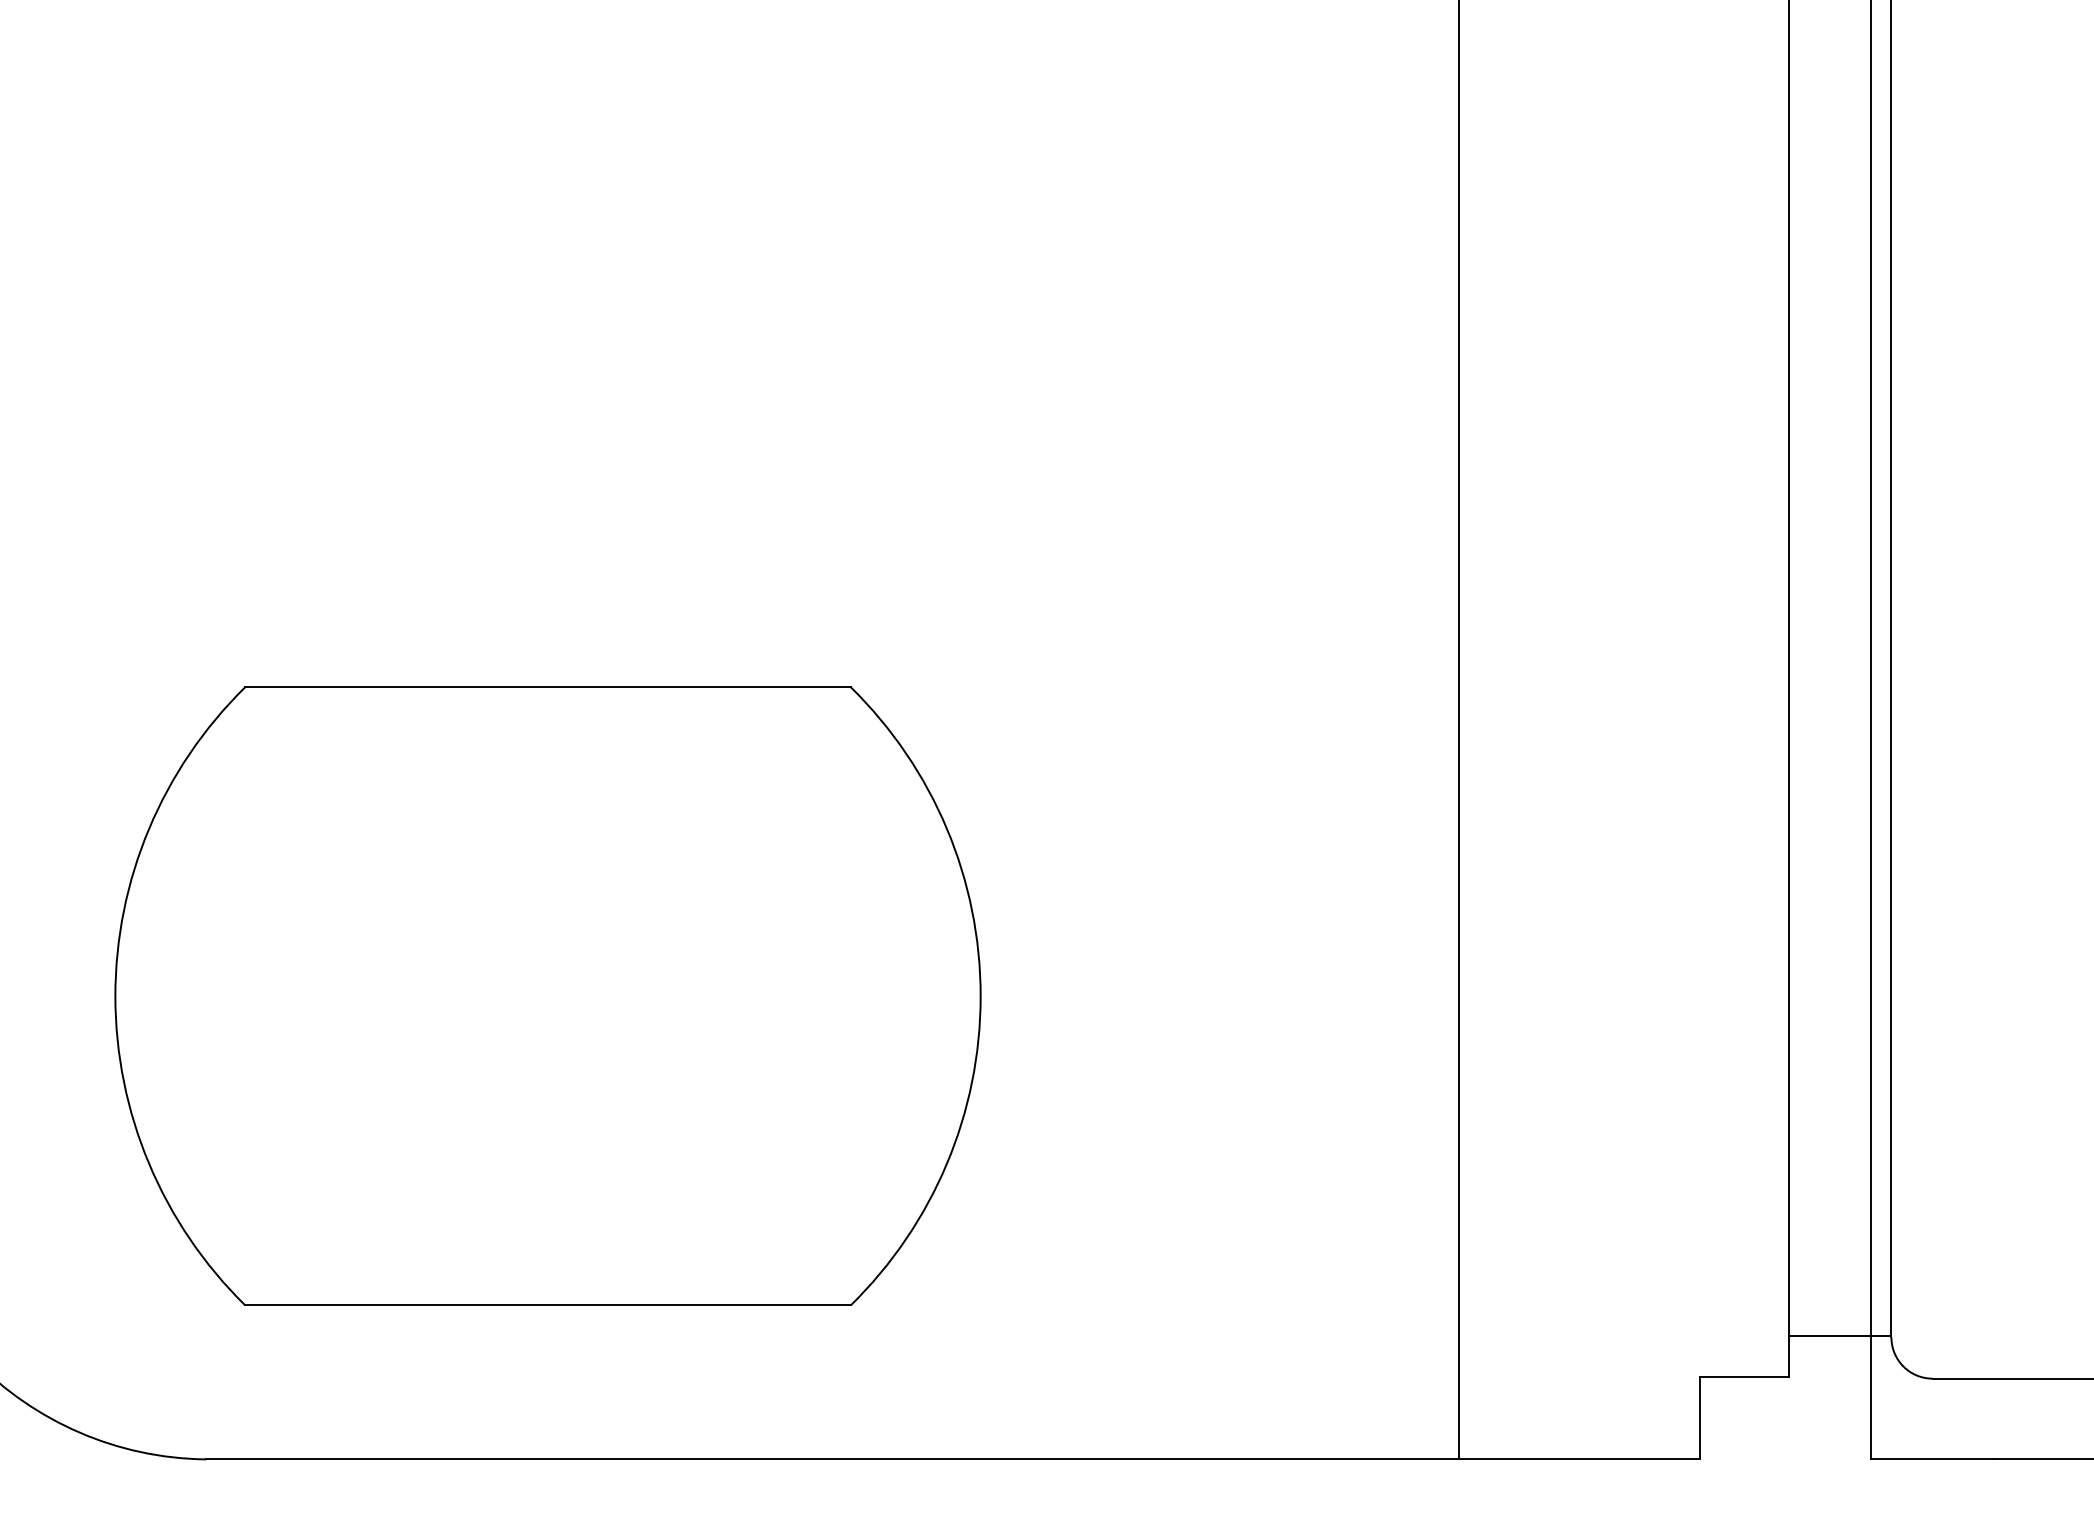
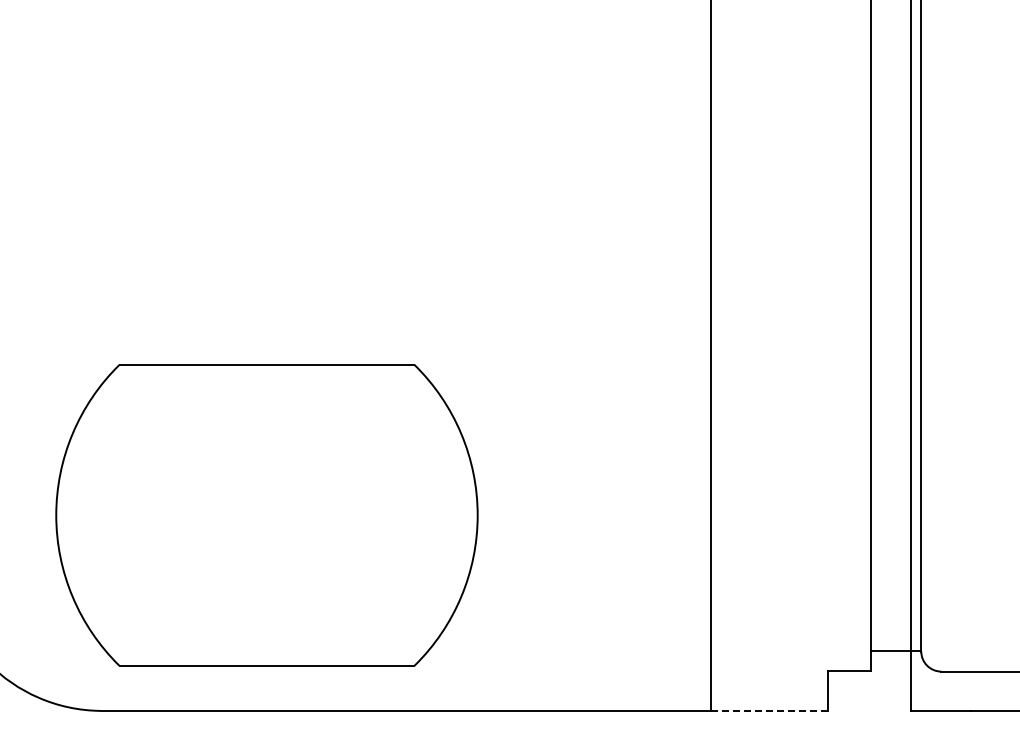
part: (547, 996) -> (266, 515), moved
line: (1579, 1458) -> (769, 710), solid -> dashed

